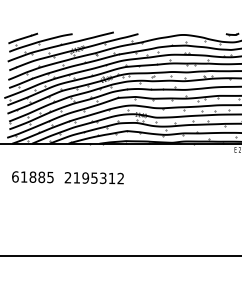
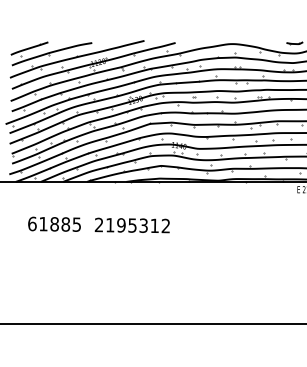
text: (67, 177) -> (98, 224), moved

